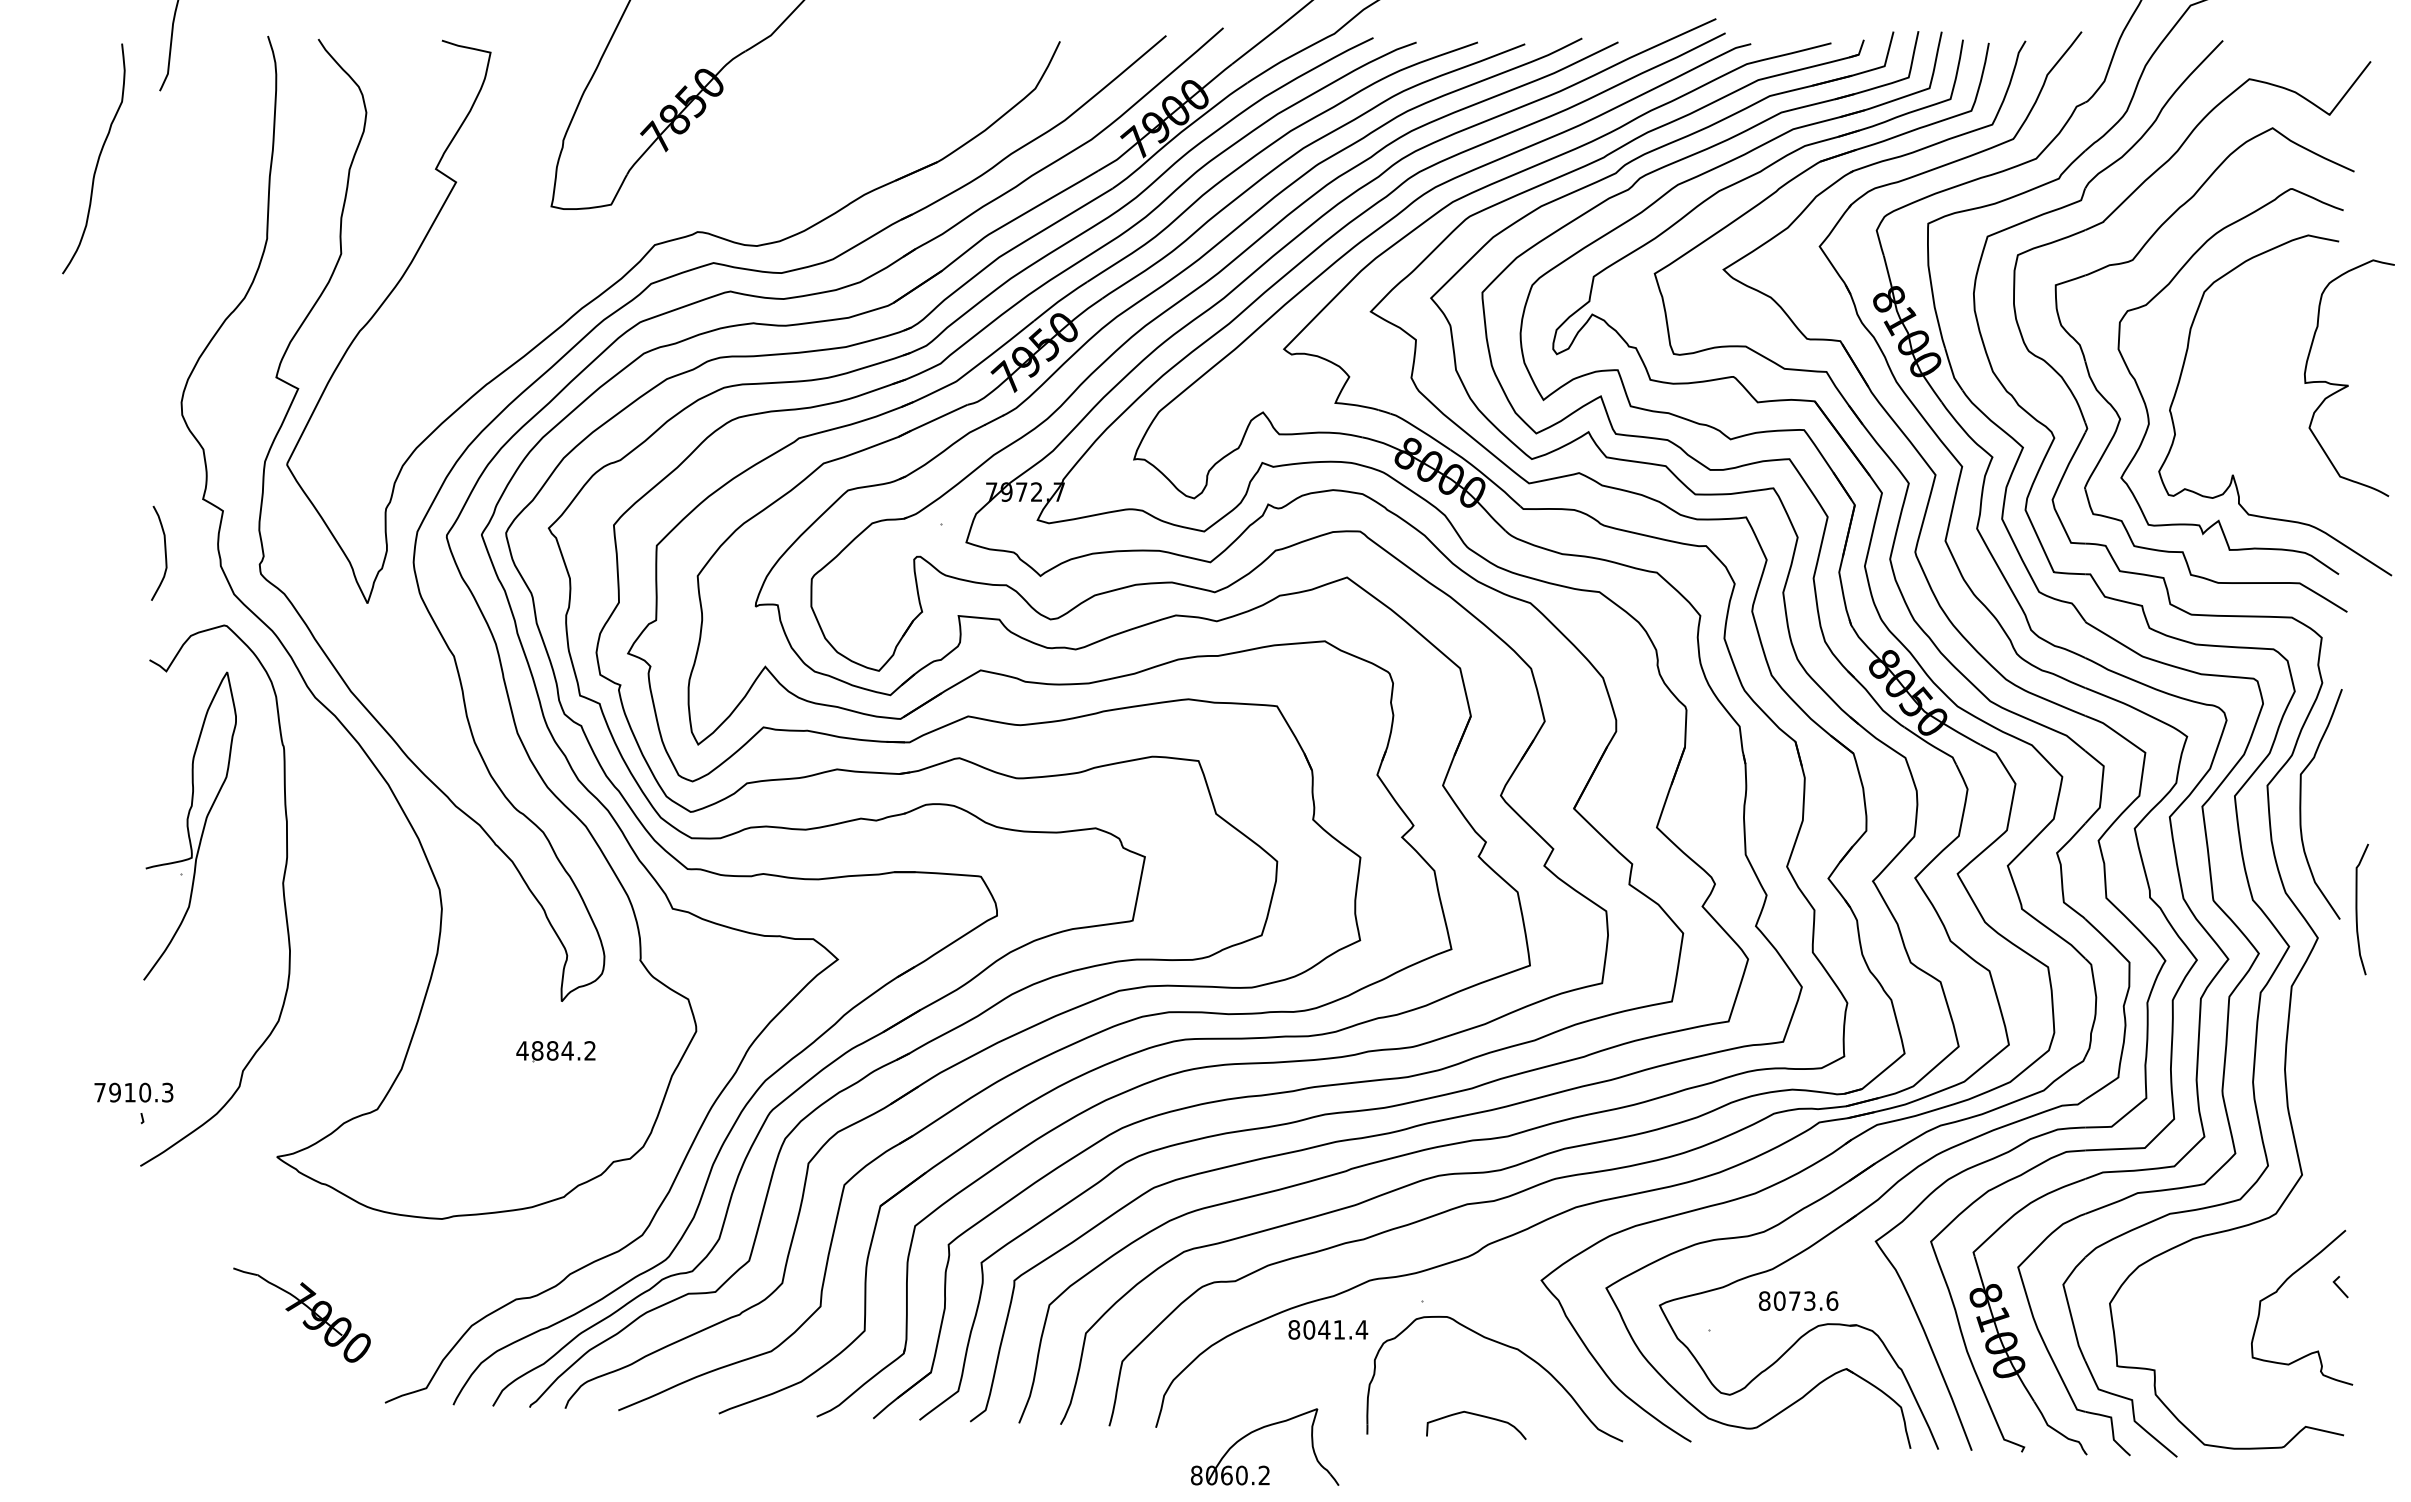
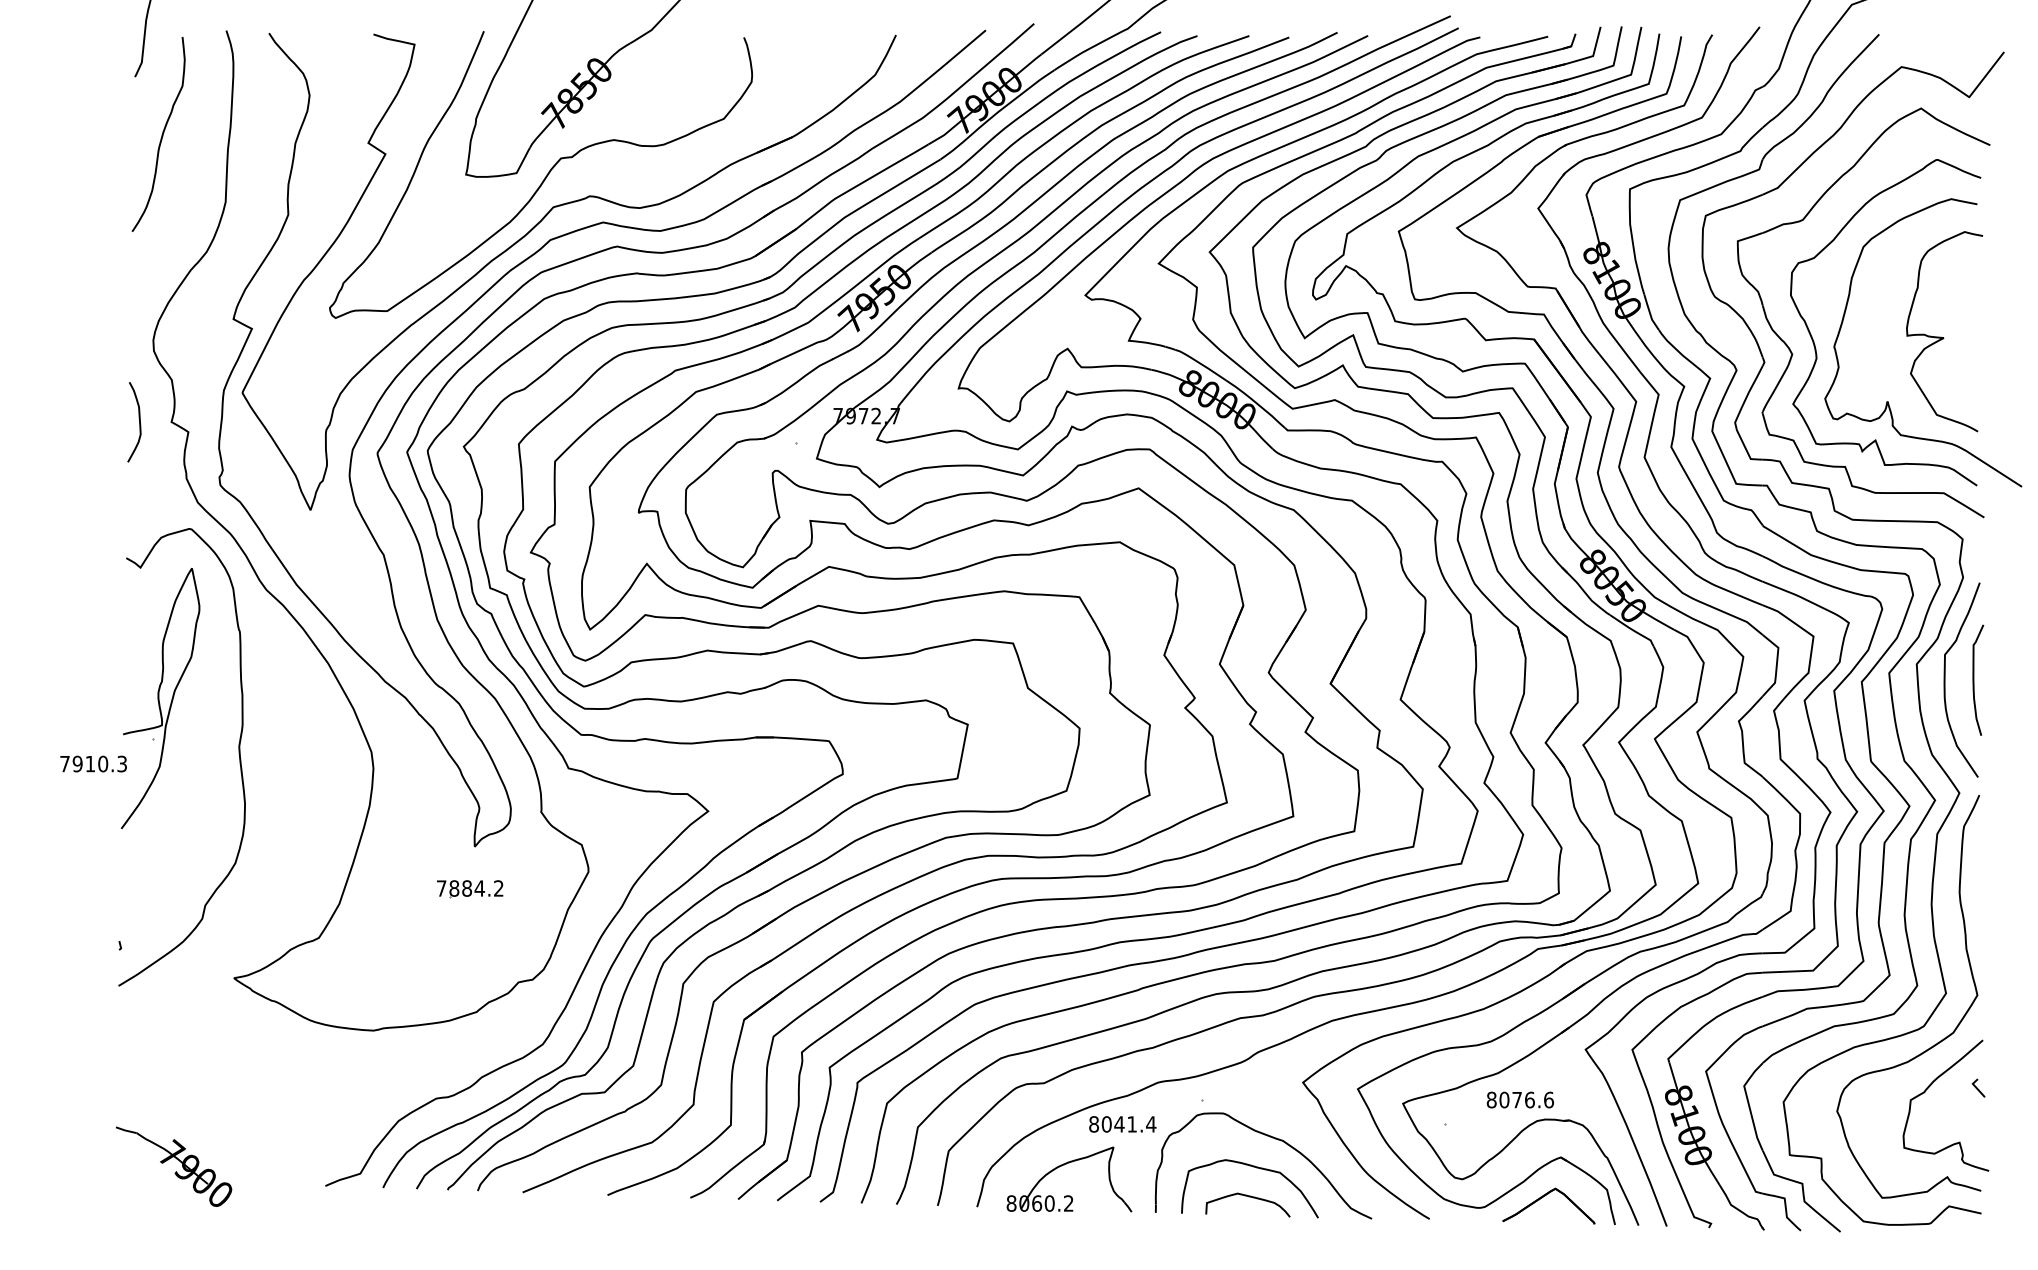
curve: (97, 159) -> (161, 134), moved
curve: (645, 208) -> (545, 176), added
curve: (2348, 384) -> (1943, 336), moved
curve: (164, 553) -> (138, 422), moved
curve: (2357, 909) -> (1974, 680), moved
text: (522, 1050) -> (441, 888), 4884.2 -> 7884.2
text: (133, 1092) -> (93, 763), moved
curve: (2294, 1231) -> (1939, 1041), added
text: (1809, 1300) -> (1529, 1099), 8073.6 -> 8076.6
part: (304, 1320) -> (176, 1171), moved
curve: (1485, 1381) -> (1255, 1168), added
part: (1825, 1416) -> (1543, 1197), added
part: (1261, 1429) -> (1066, 1164), moved

